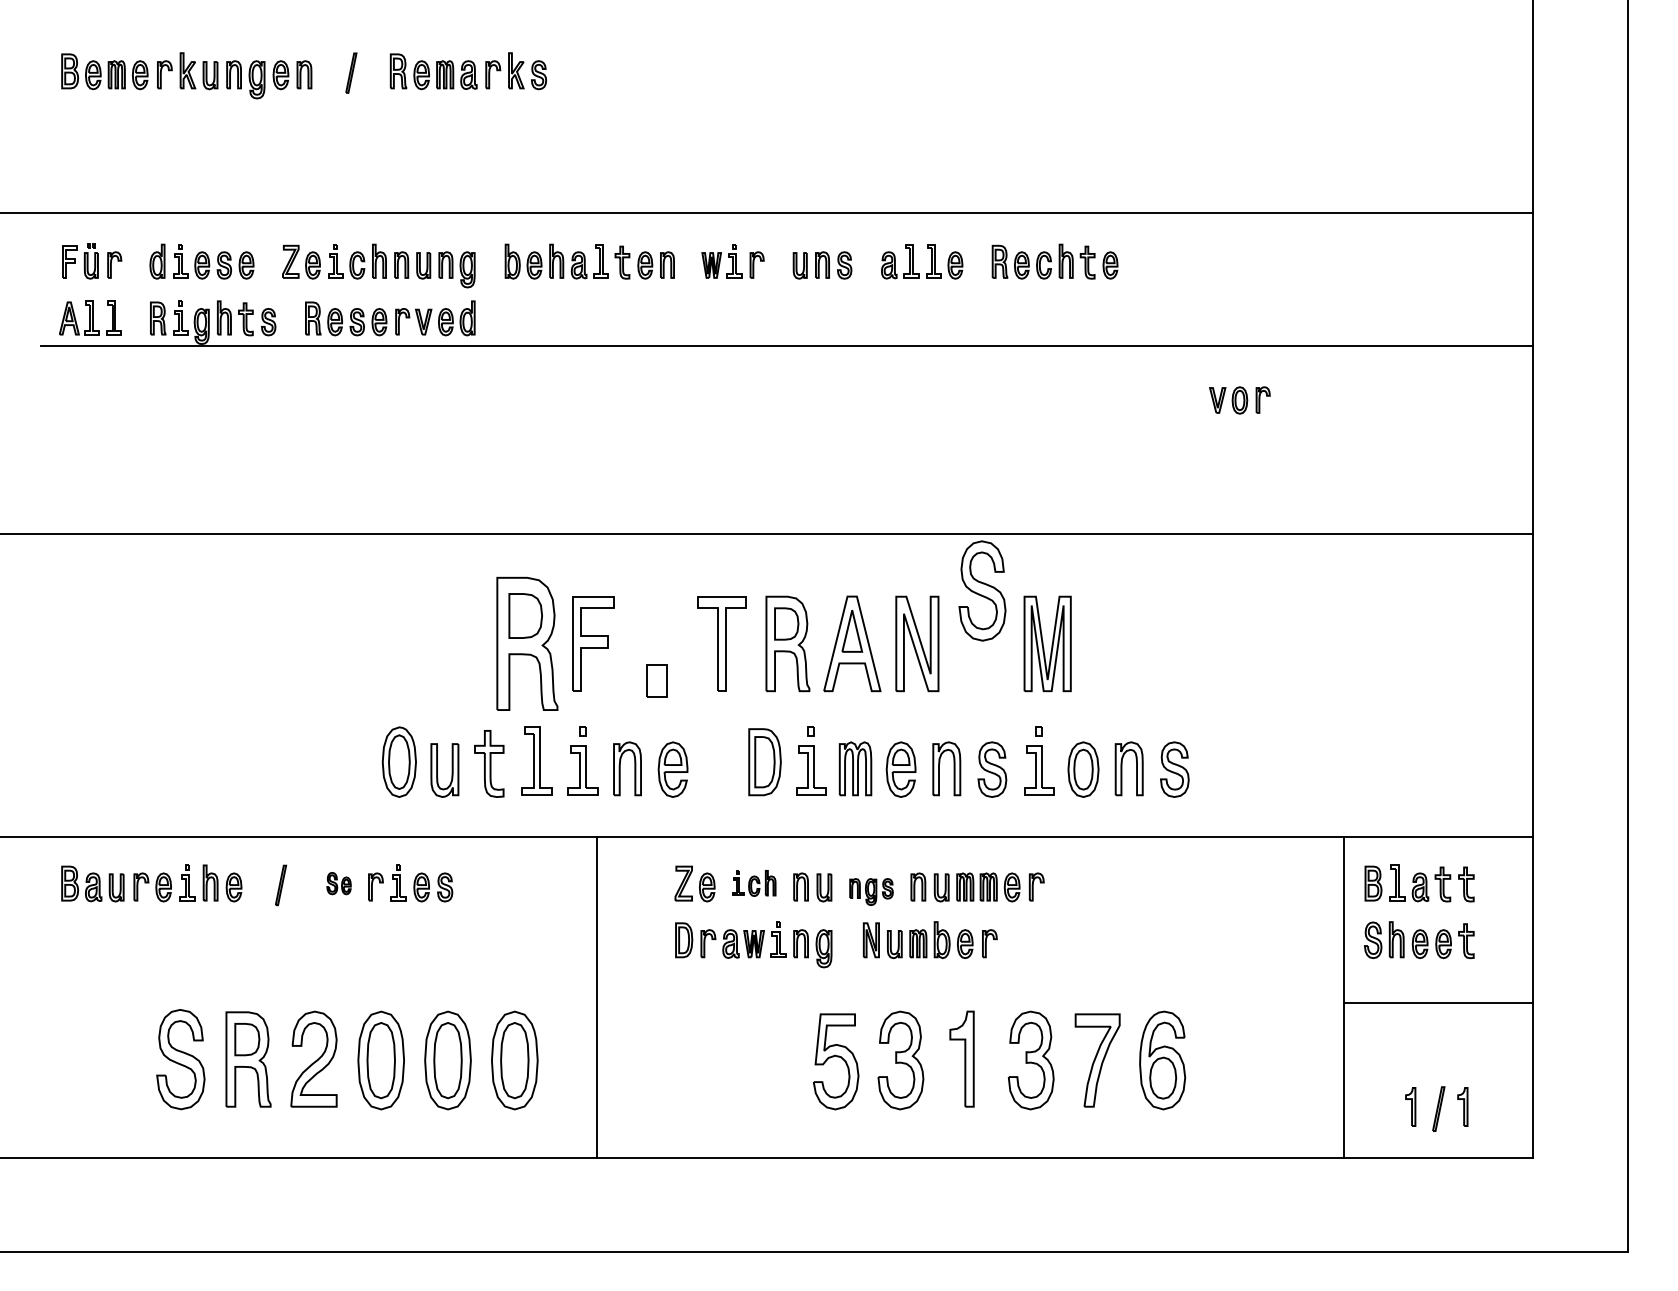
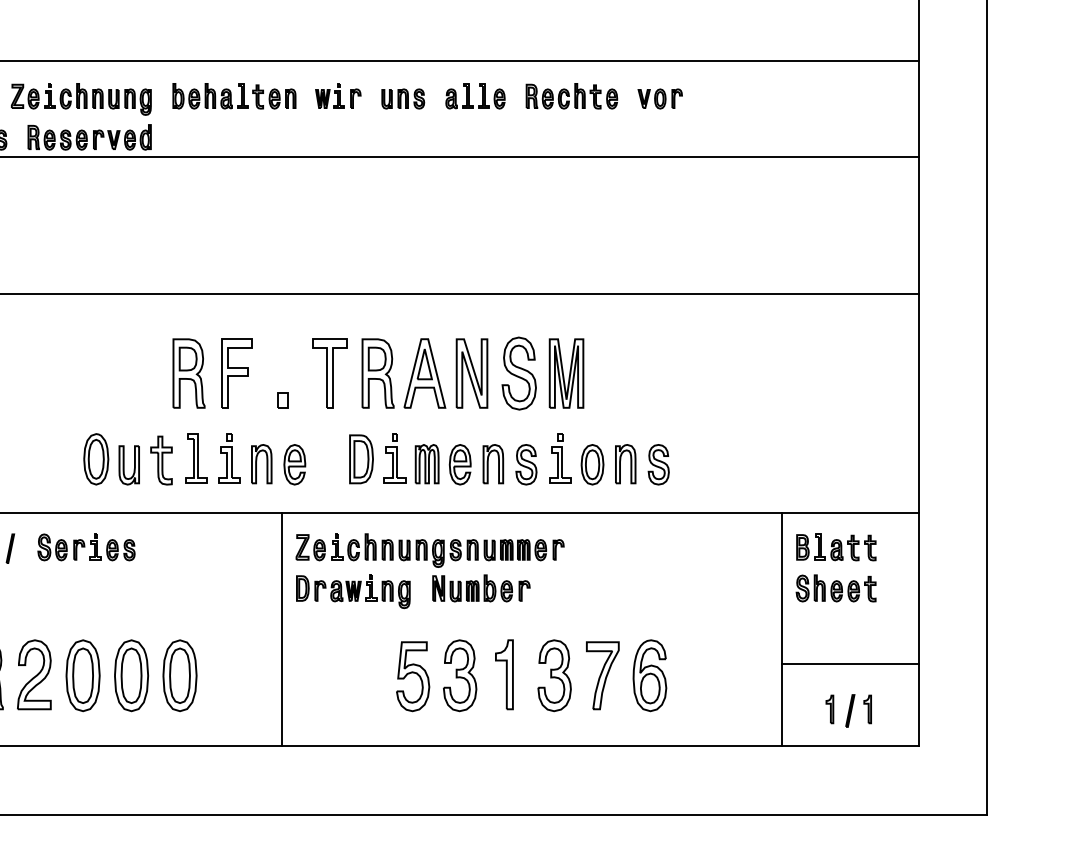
part: (1239, 400) -> (660, 99), moved
part: (982, 590) -> (519, 373), moved
part: (526, 643) -> (188, 373), size x0.71
part: (656, 680) -> (282, 400), size x0.62
part: (338, 883) -> (52, 547), size x1.67
part: (754, 883) -> (353, 547), size x1.43
part: (871, 891) -> (438, 553), size x1.43
line: (596, 996) -> (281, 629), moved
line: (1438, 1003) -> (850, 664), moved

